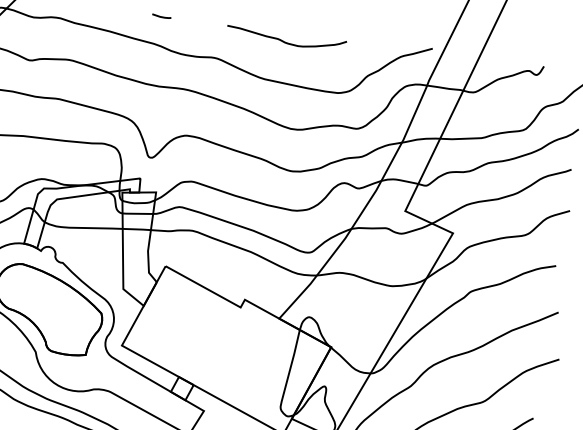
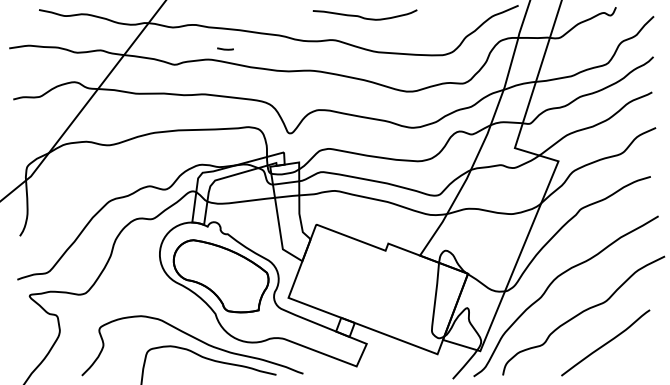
line: (161, 15) -> (225, 48), moved
curve: (283, 40) -> (362, 16), moved

